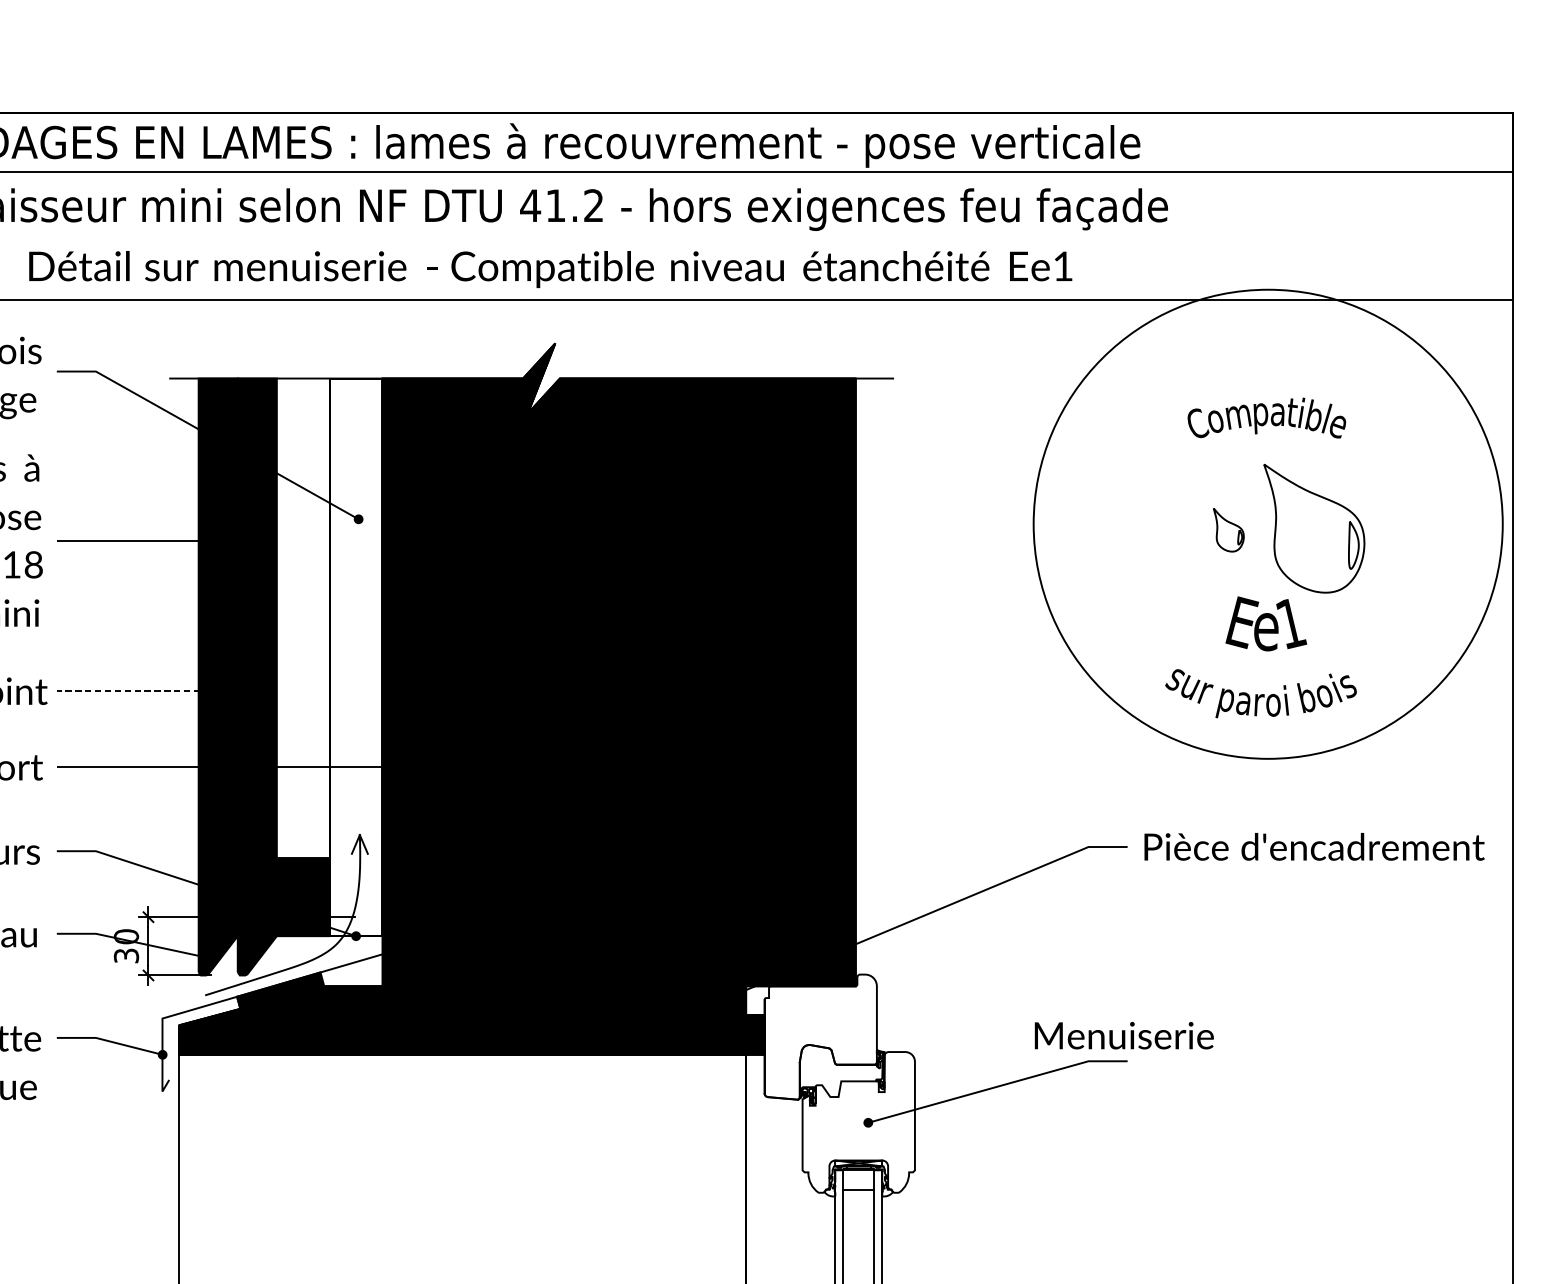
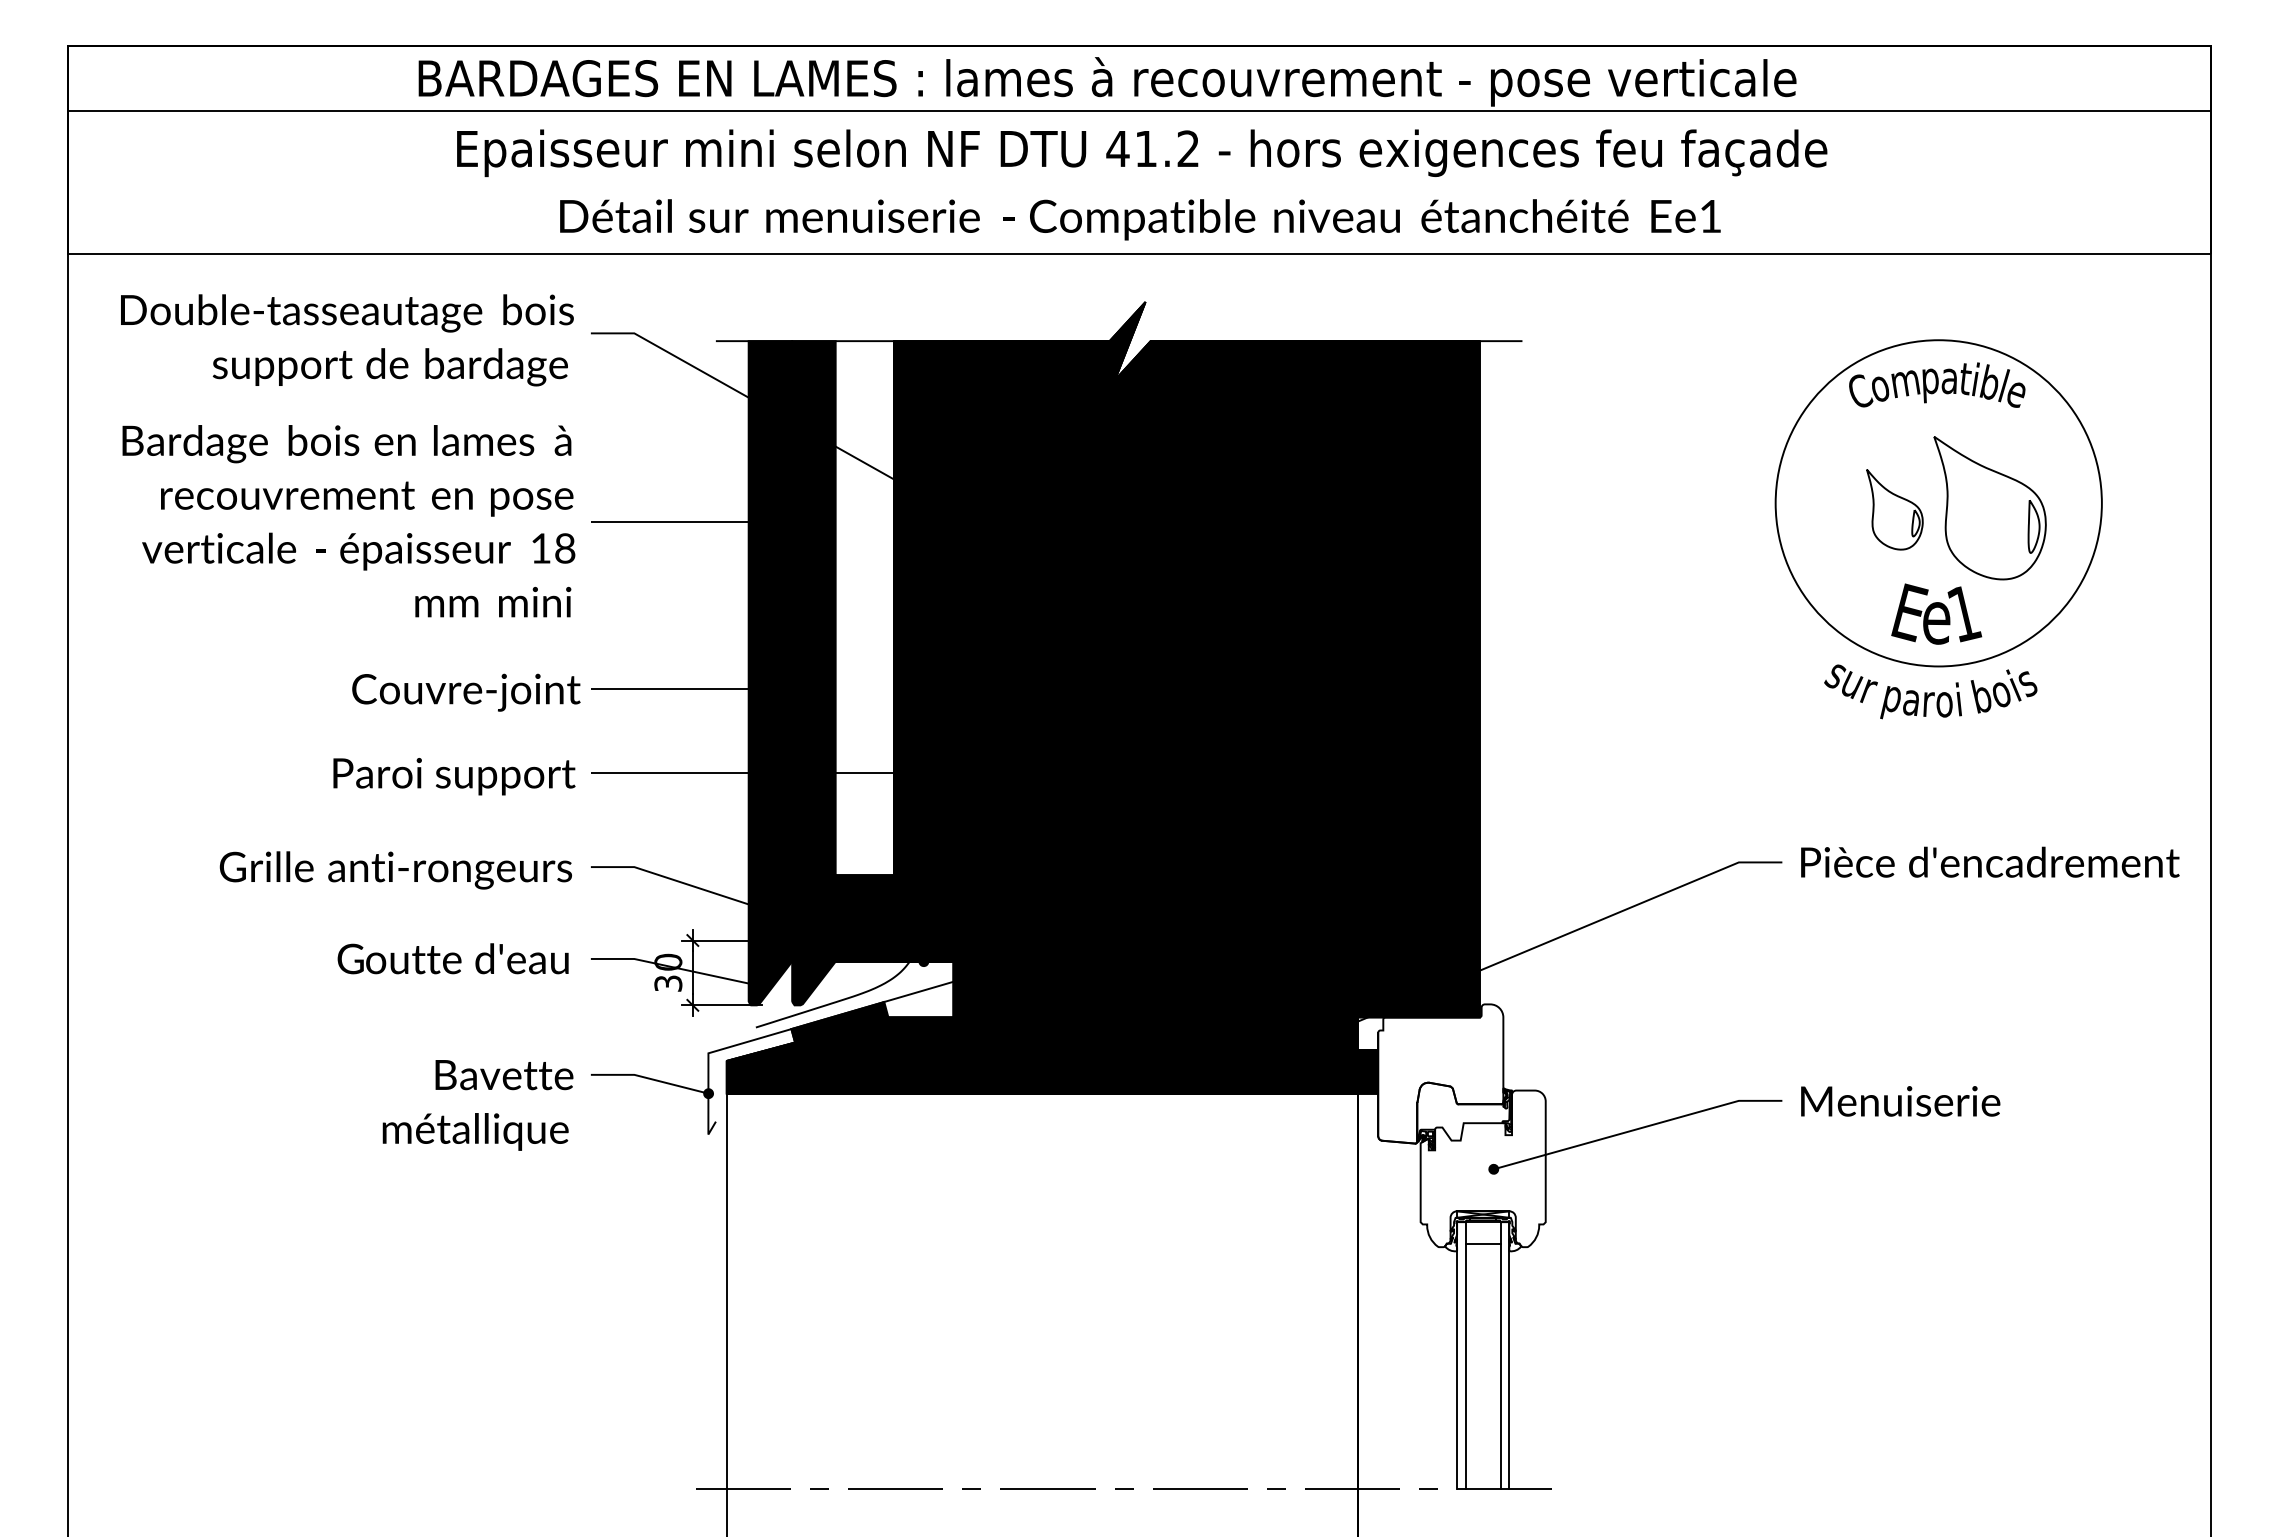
circle: (1267, 524) -> (1938, 503), size x0.62
part: (1228, 529) -> (1894, 509), size x1.67
fill: (355, 657) -> (923, 651), added
line: (137, 691) -> (680, 689), dashed -> solid
text: (1124, 1035) -> (1900, 1101), moved

